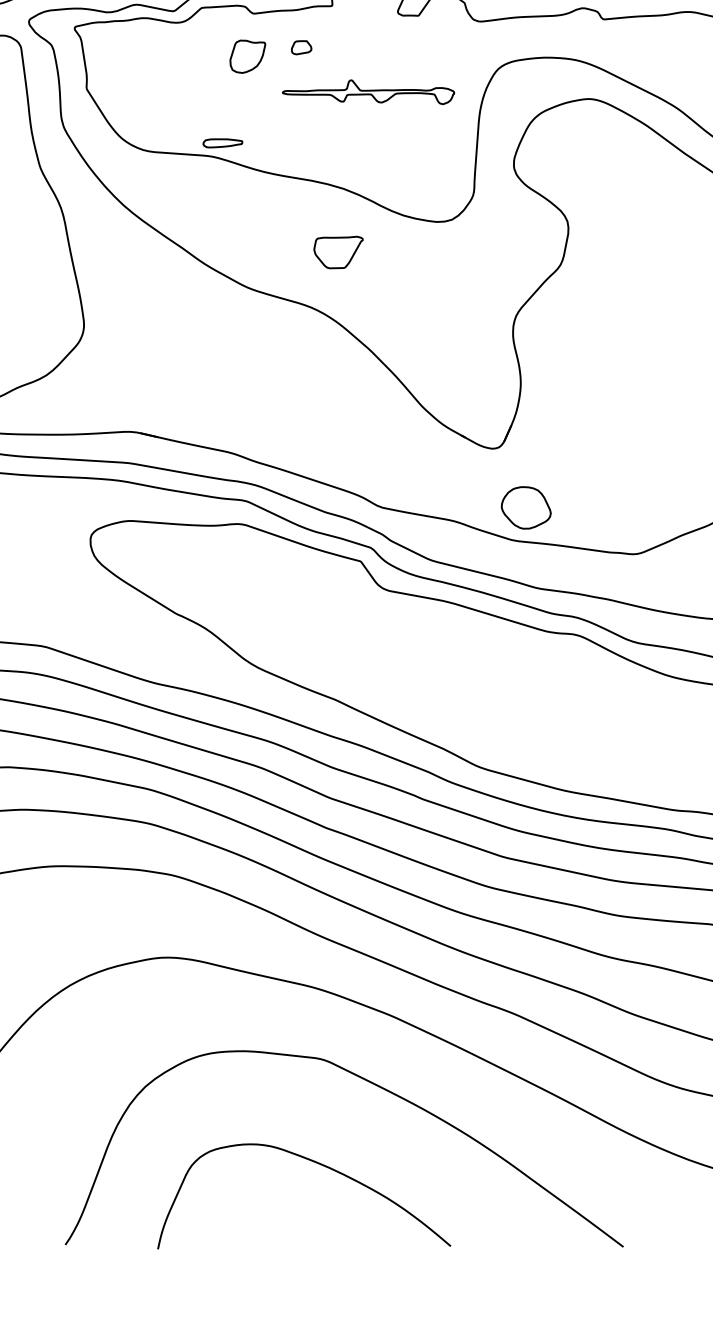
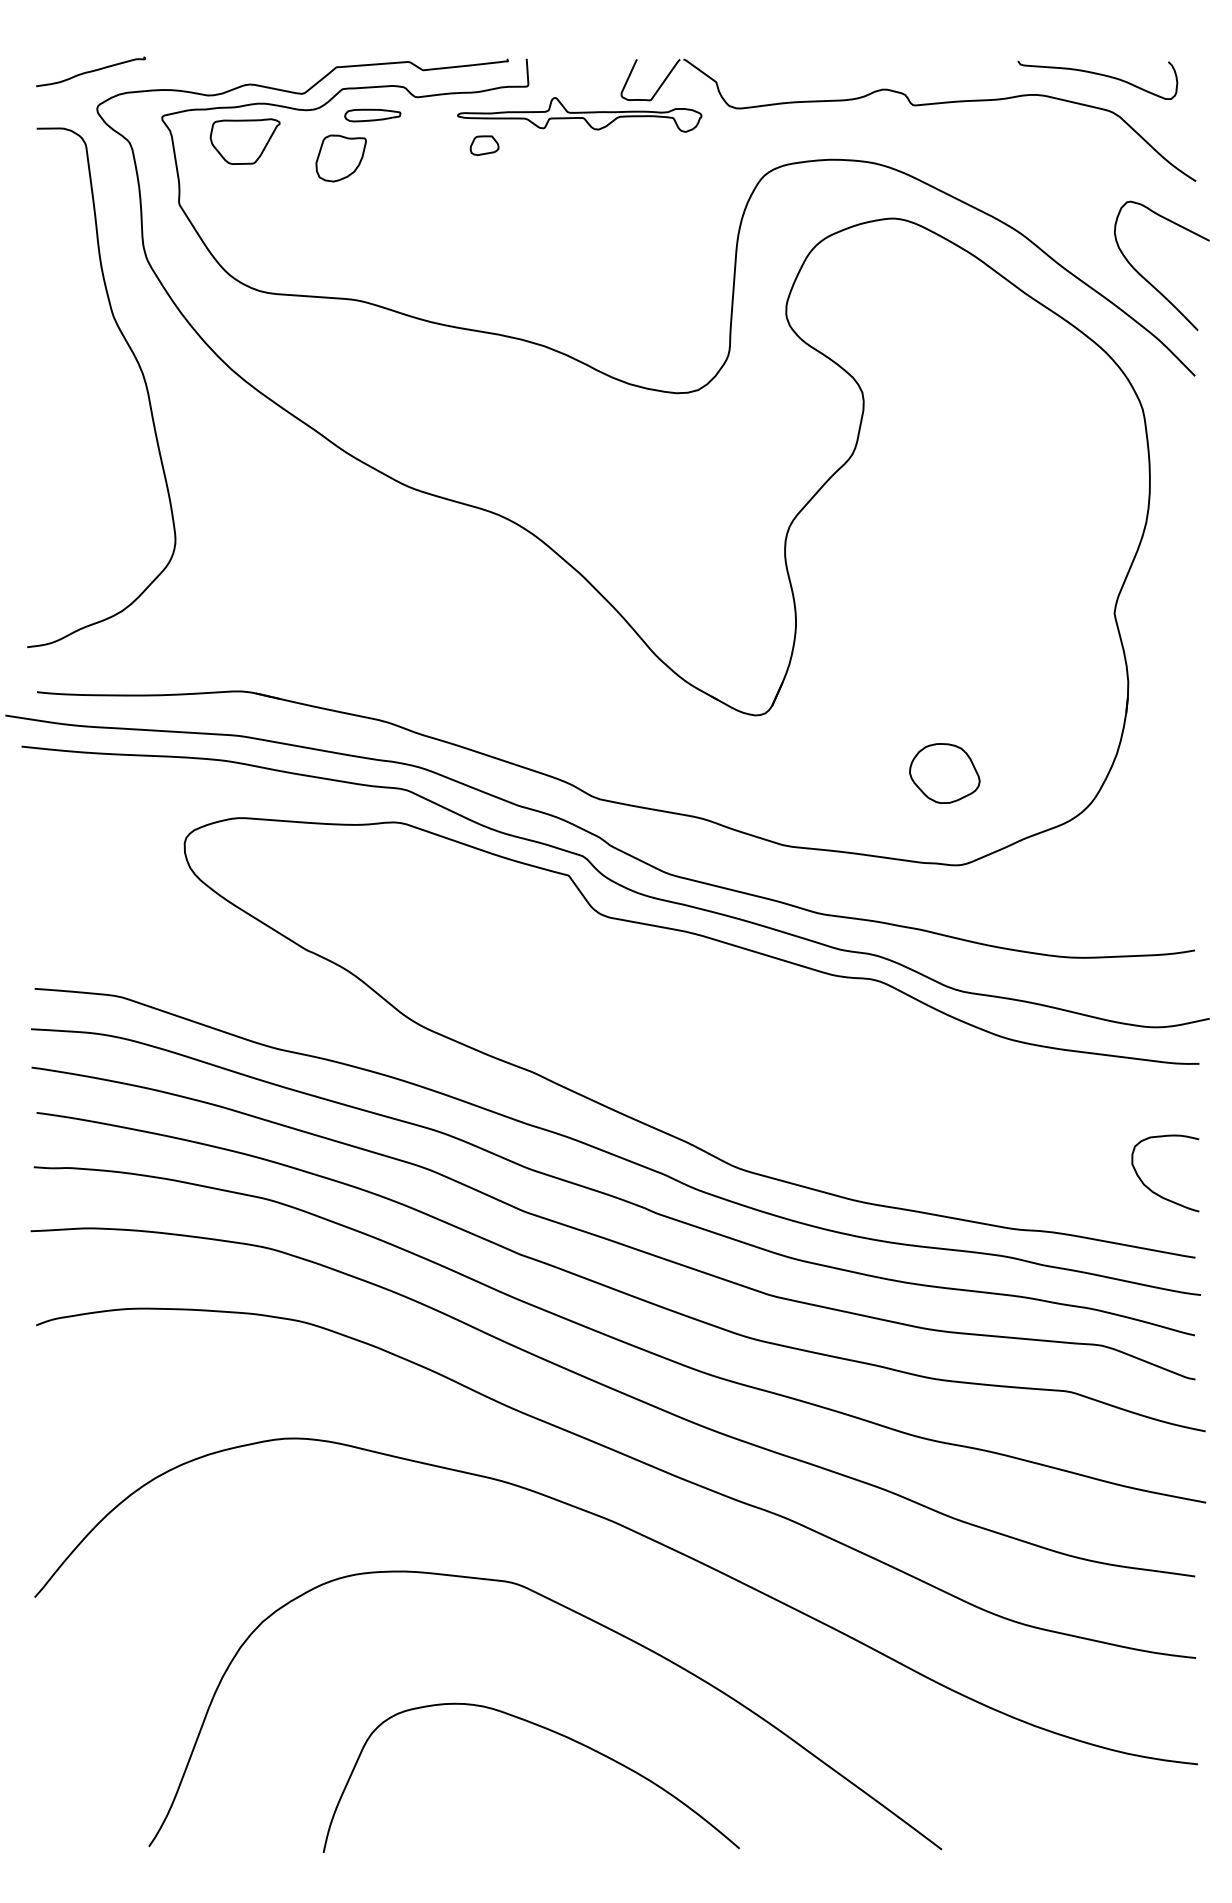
part: (247, 56) -> (340, 158), moved
part: (368, 91) -> (579, 114), moved
part: (222, 143) -> (372, 115), moved
part: (338, 252) -> (244, 141), moved
part: (526, 507) -> (944, 773), moved
curve: (319, 1164) -> (552, 1732), moved

